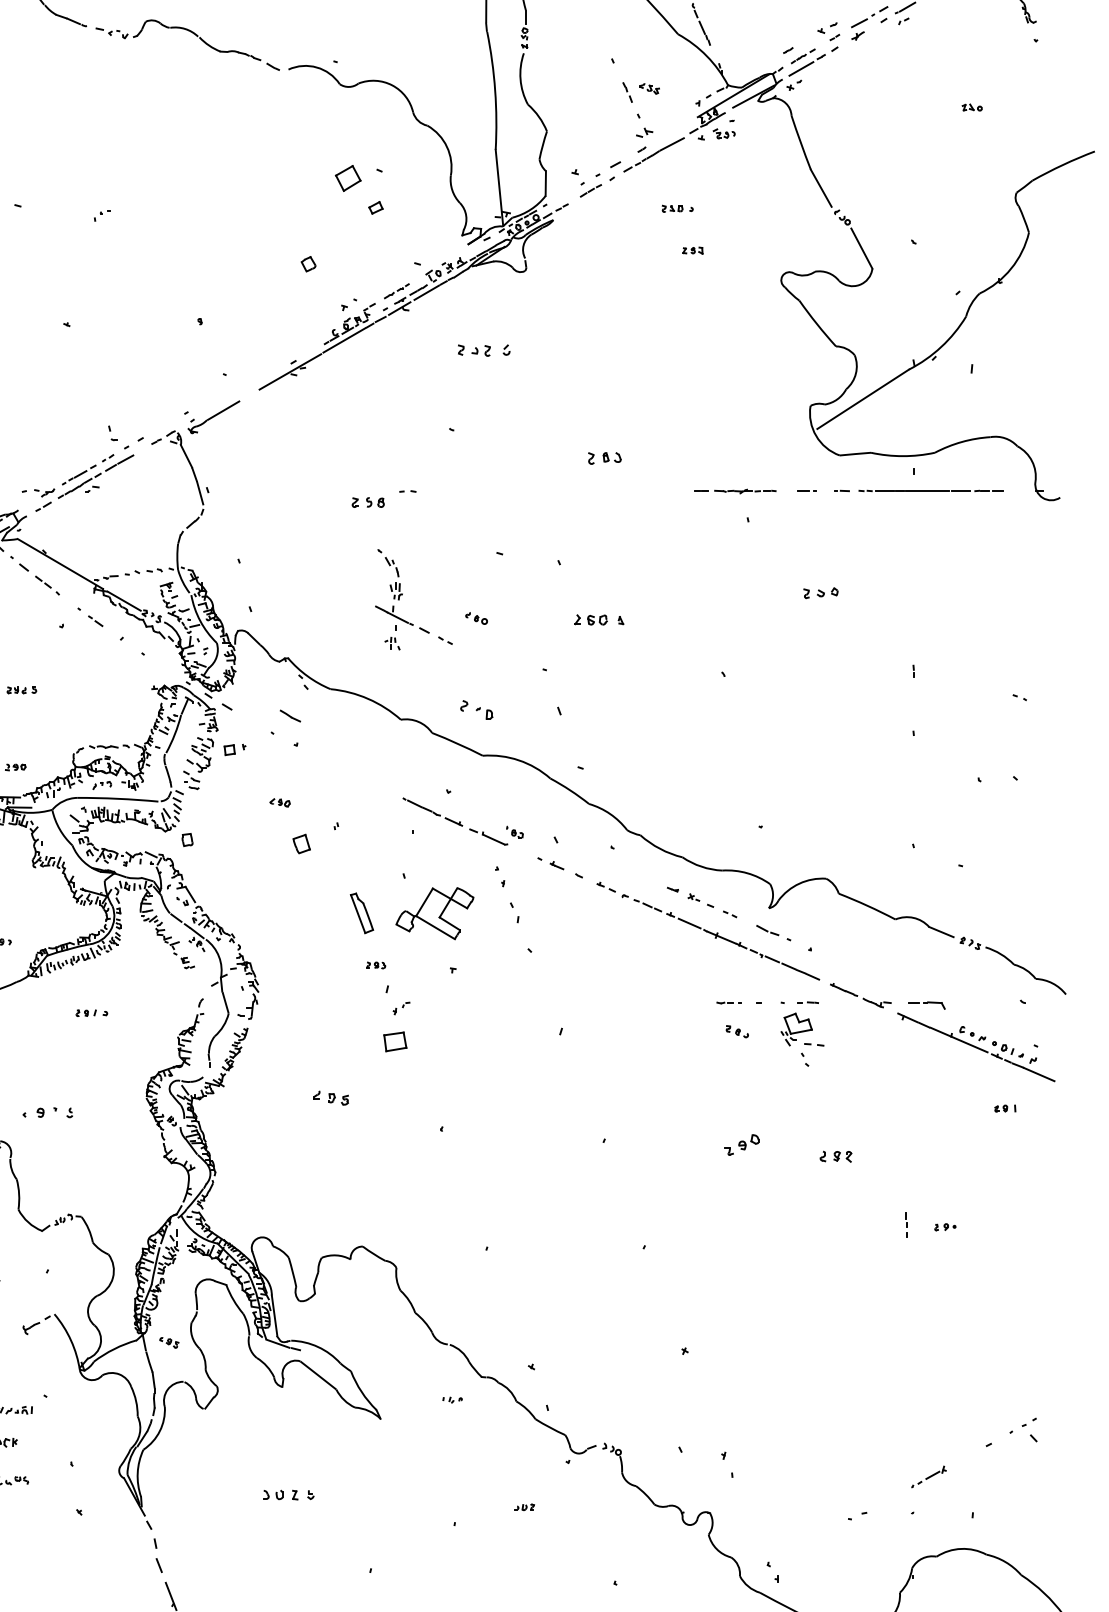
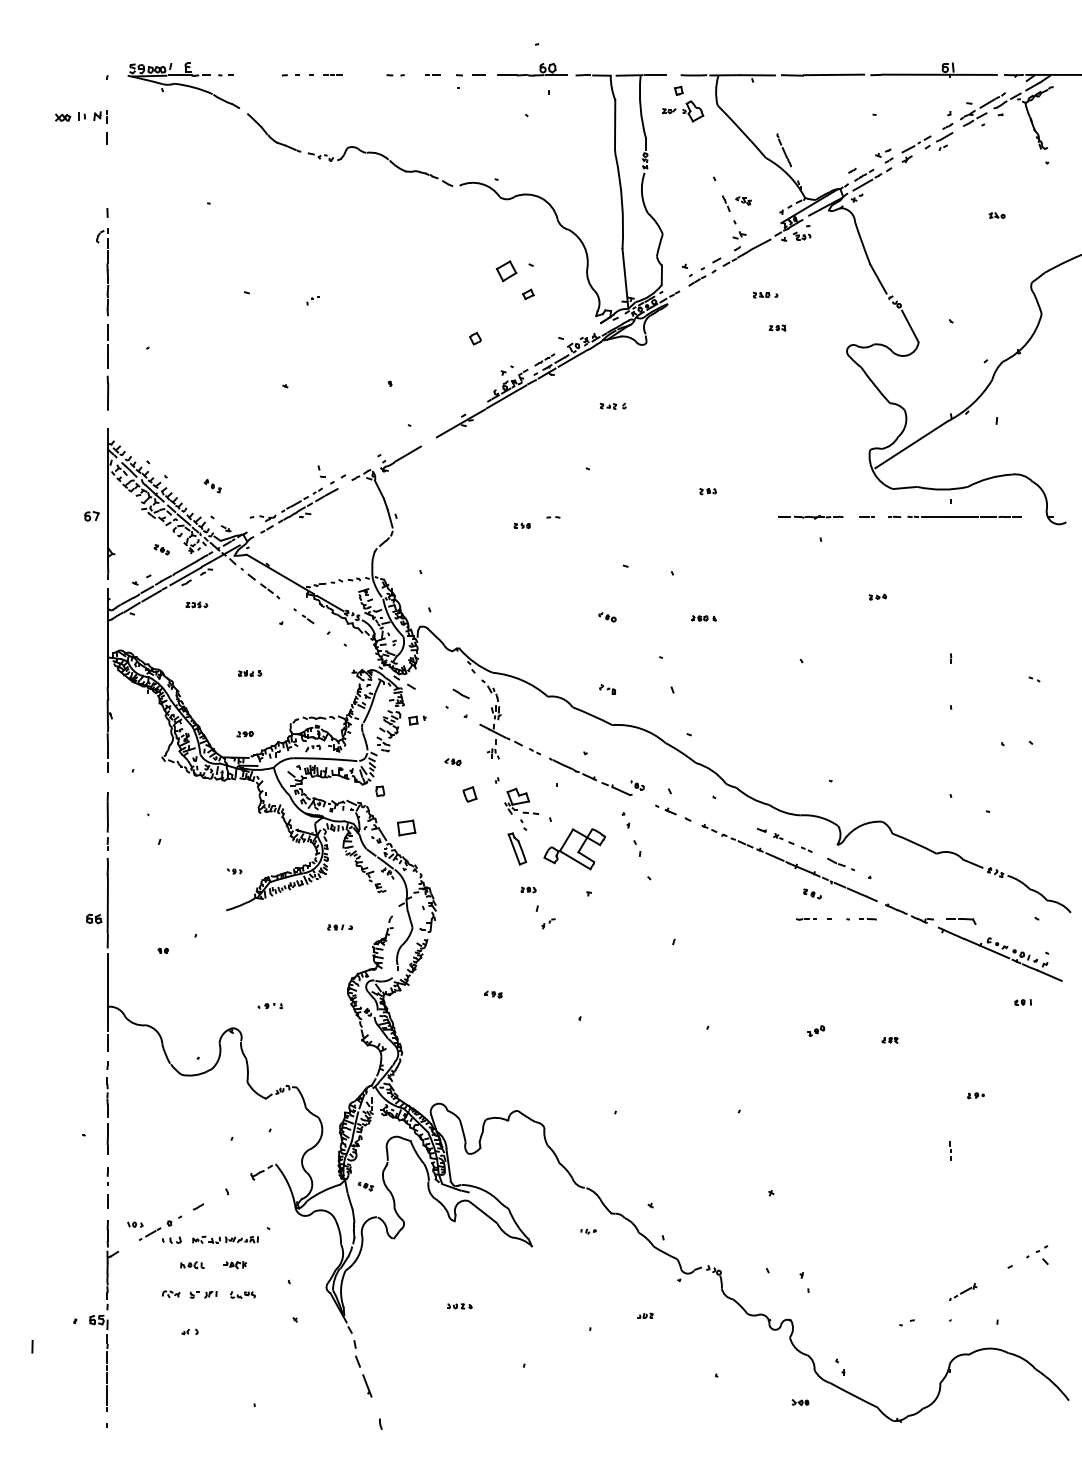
part: (482, 349) -> (612, 405), size x0.62
part: (603, 458) -> (707, 491), size x0.62
part: (367, 501) -> (521, 525), size x0.62
part: (820, 592) -> (877, 596), size x0.62
part: (402, 594) -> (501, 715), moved
part: (598, 620) -> (703, 618), size x0.62
part: (476, 710) -> (607, 689), size x0.62
part: (91, 1013) -> (339, 927), moved
part: (737, 1031) -> (812, 893), moved
part: (802, 1038) -> (521, 808), moved
part: (395, 1041) -> (406, 827), moved
part: (331, 1098) -> (493, 994), size x0.62
part: (47, 1113) -> (270, 1006), size x0.62
part: (742, 1144) -> (816, 1030), size x0.62
part: (835, 1156) -> (889, 1040), size x0.62
part: (906, 1224) -> (950, 1150), moved
part: (288, 1495) -> (459, 1306), size x0.62

